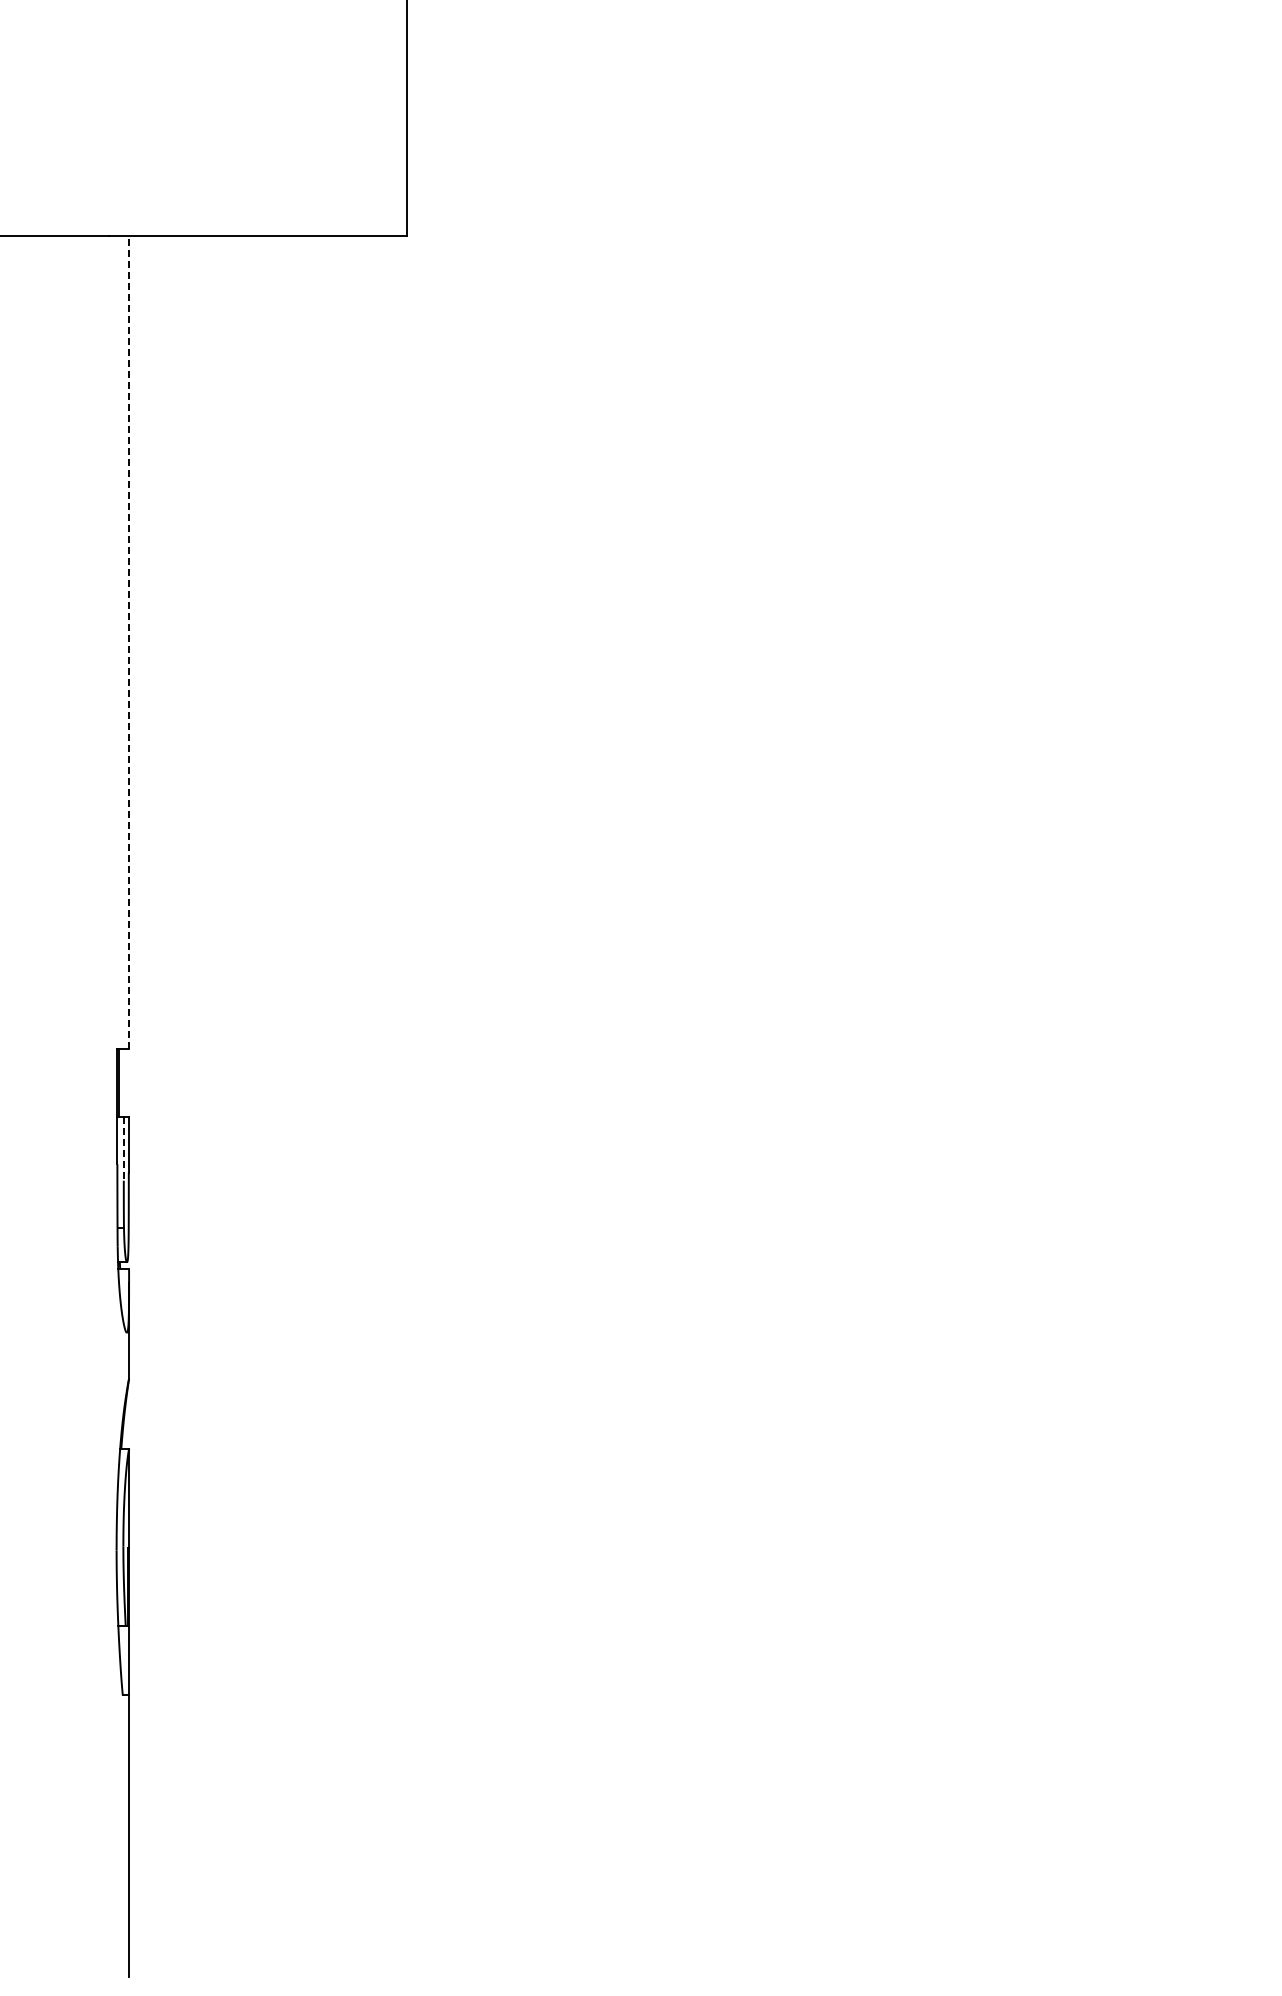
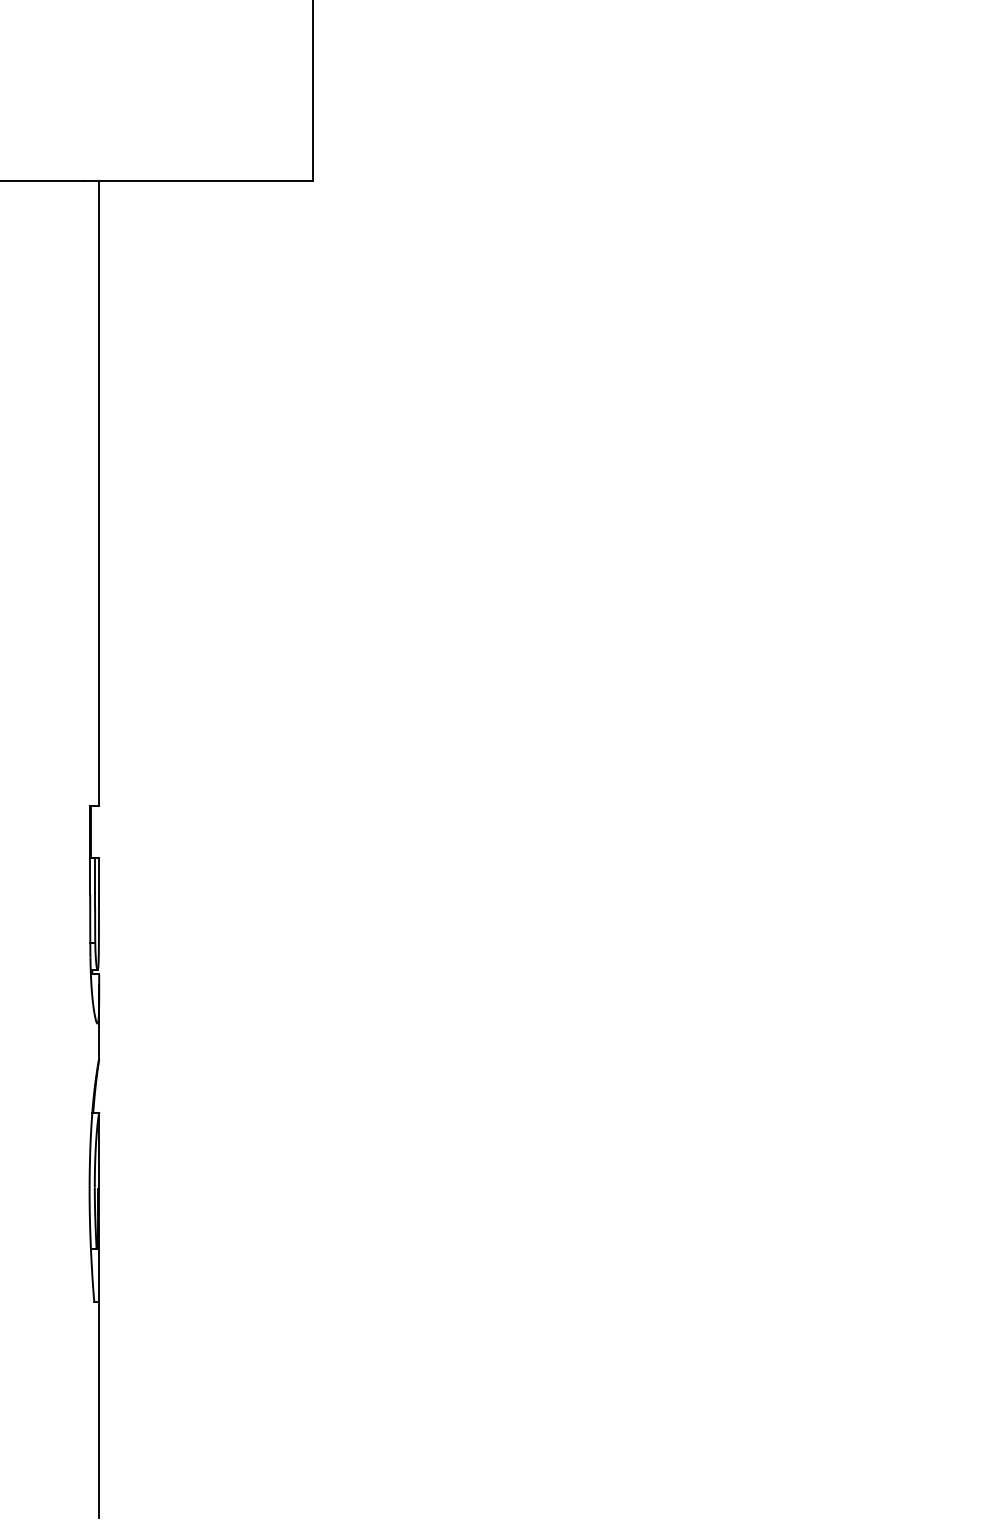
line: (129, 641) -> (99, 492), dashed -> solid
line: (123, 1148) -> (94, 882), dashed -> solid

